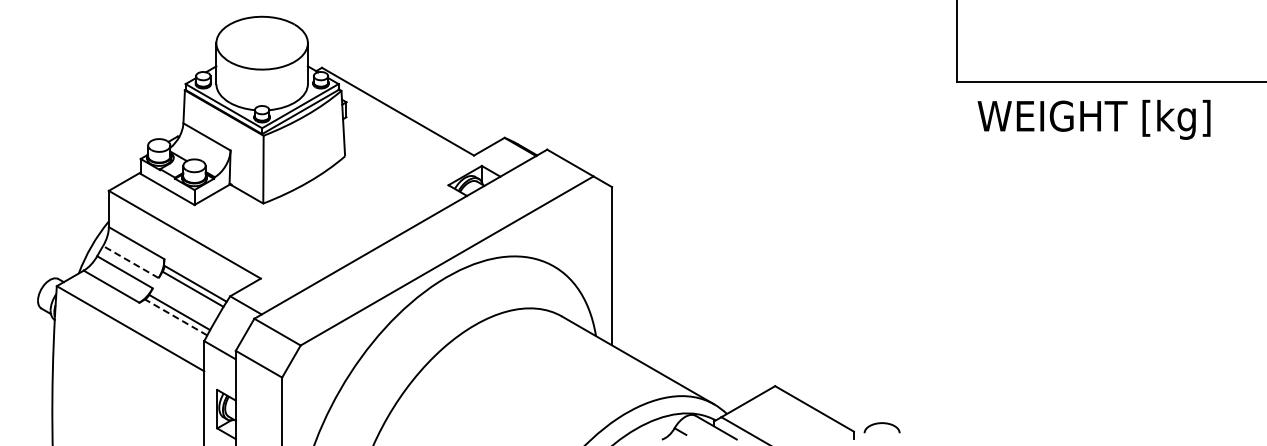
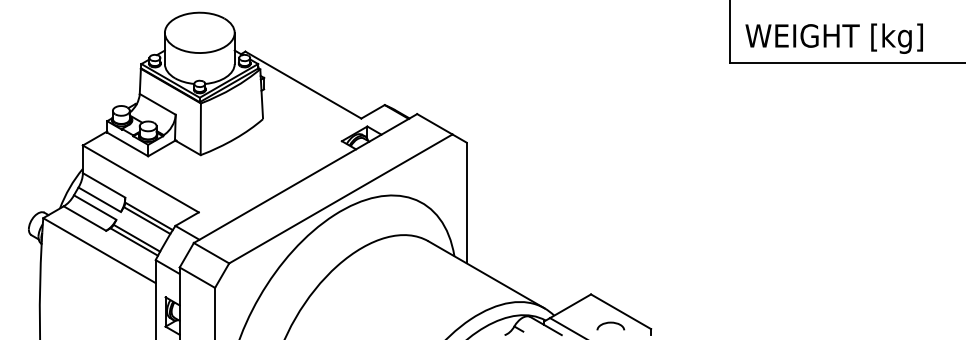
text: (1093, 119) -> (833, 38), moved
line: (130, 261) -> (99, 199), dashed -> solid
line: (176, 317) -> (134, 242), dashed -> solid
curve: (879, 424) -> (608, 323), moved

